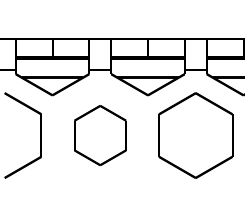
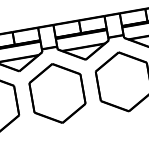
part: (100, 135) -> (57, 93), size x1.43

